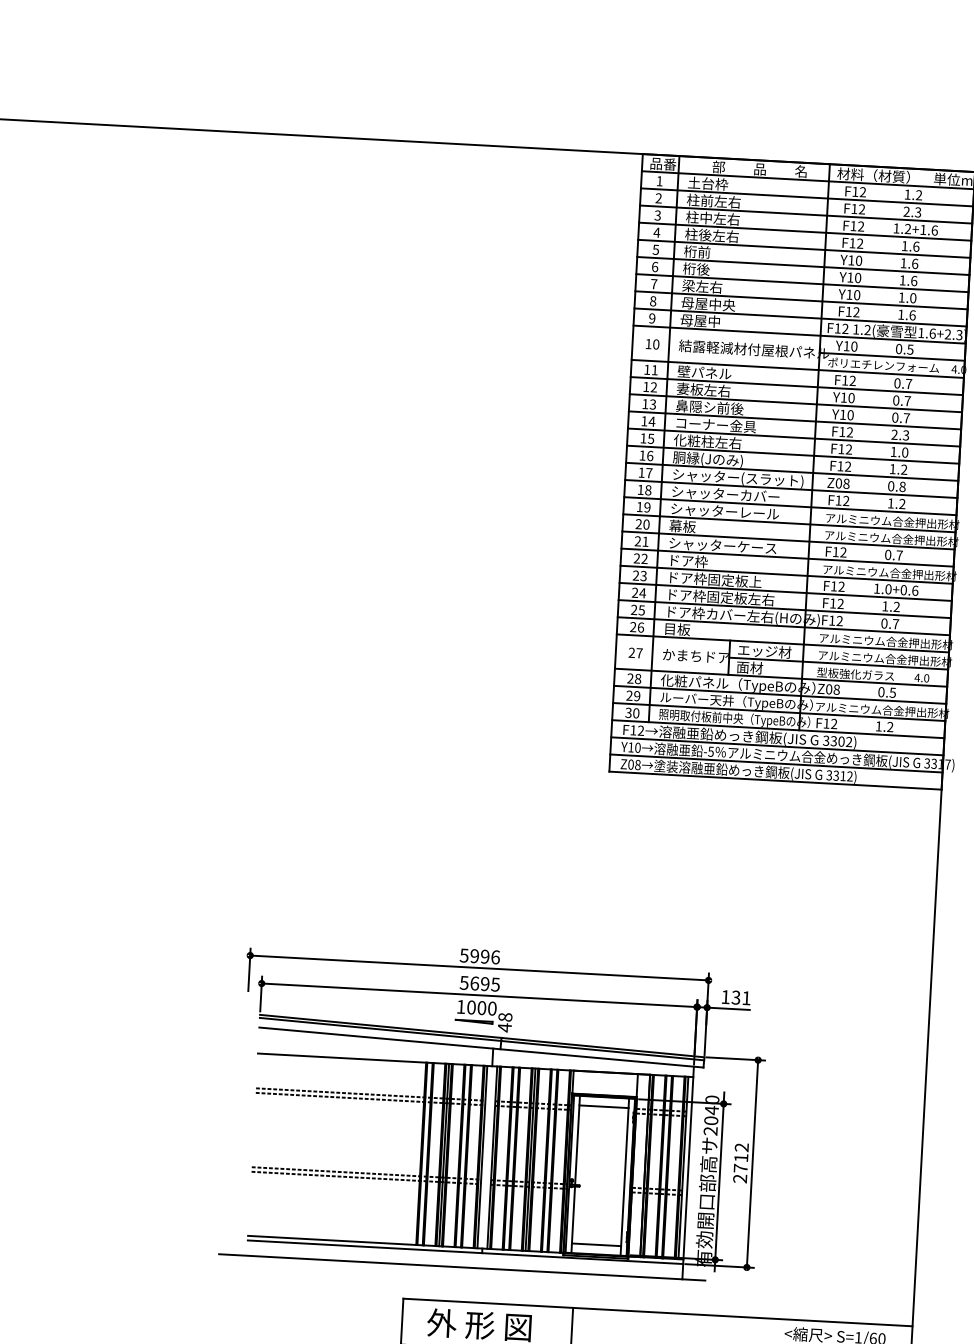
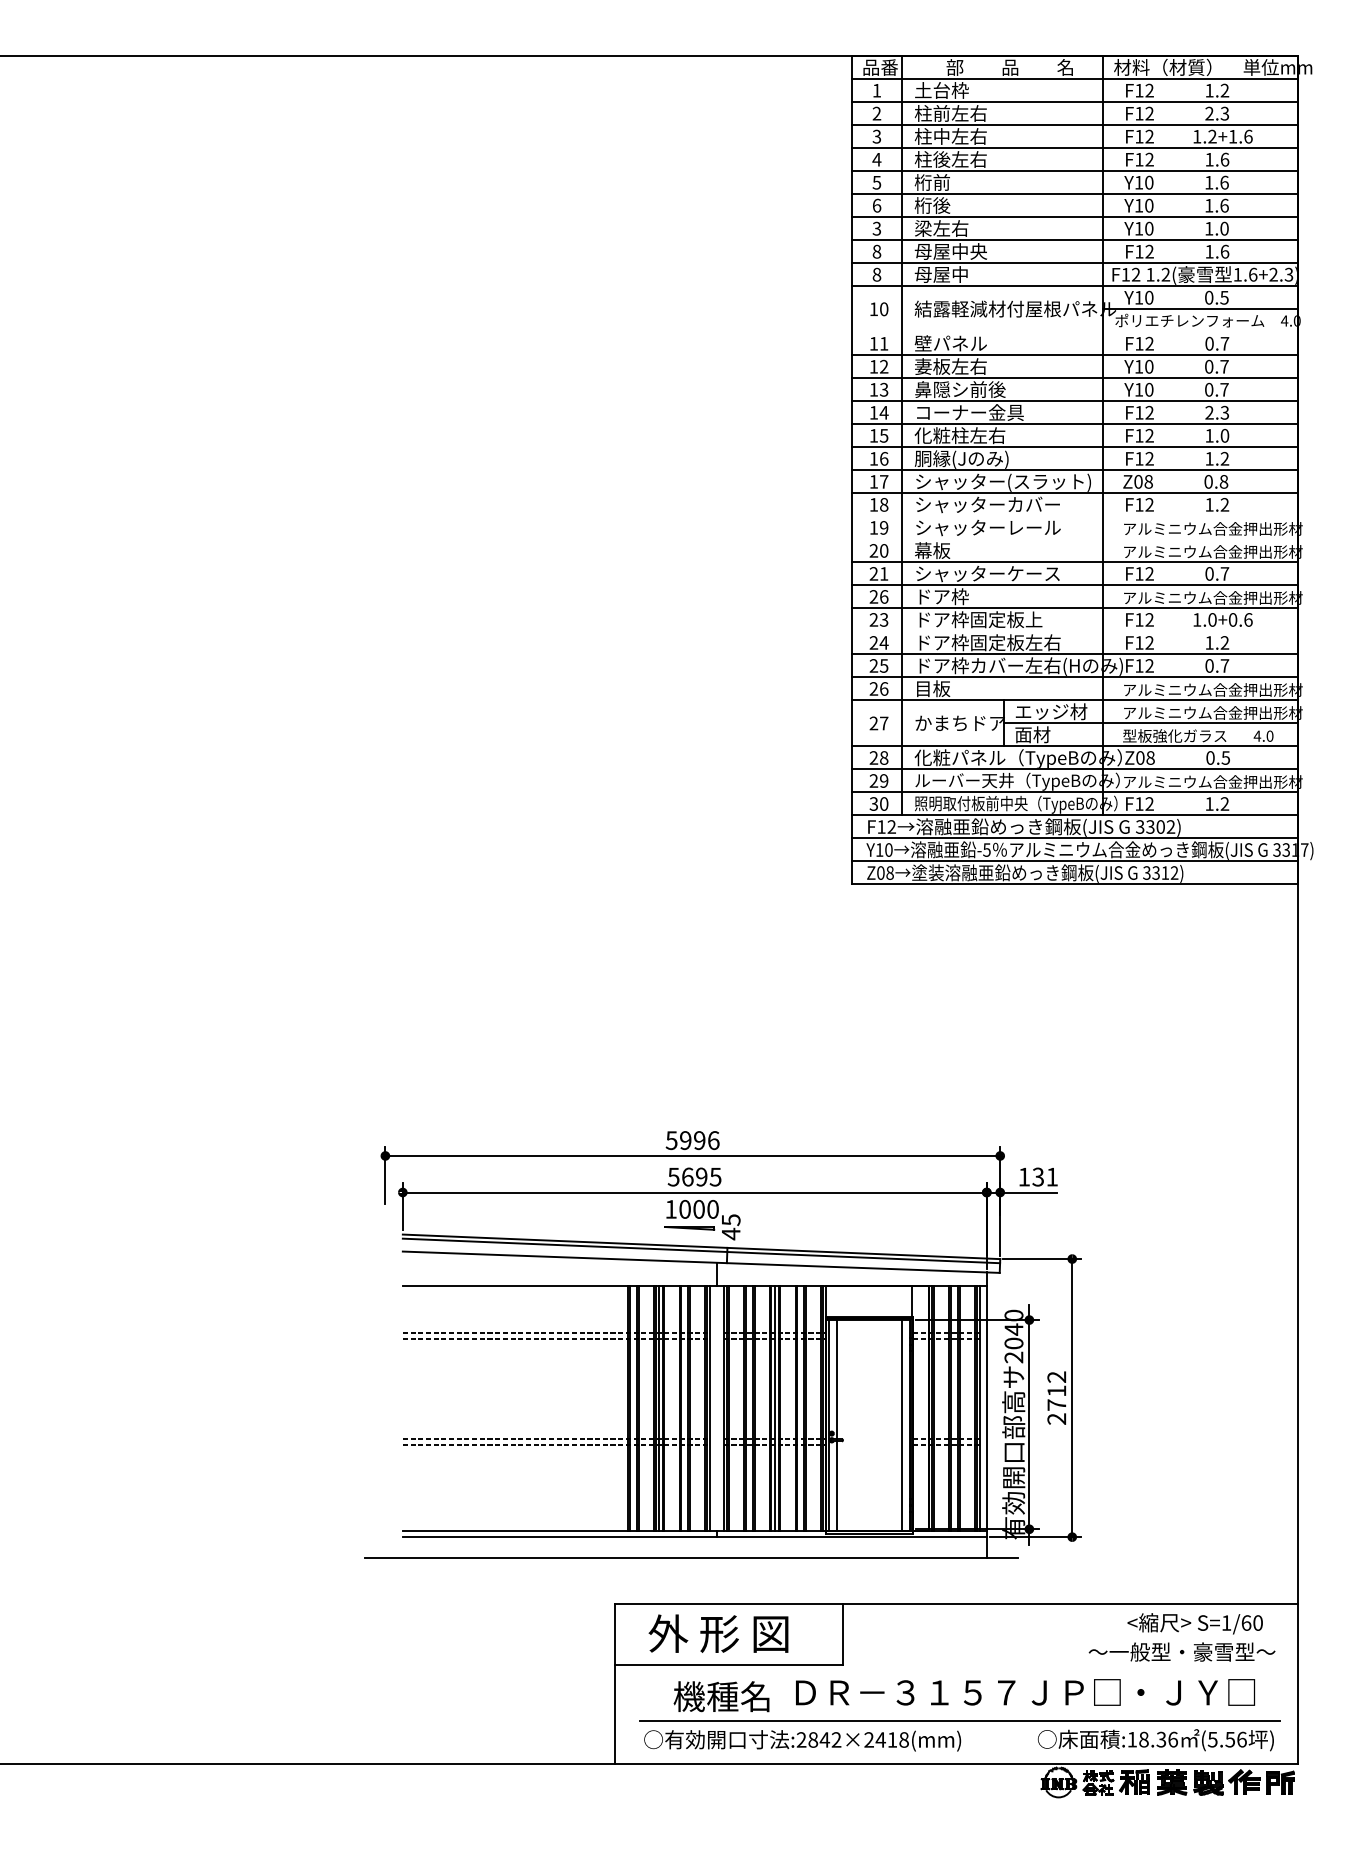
text: (653, 283) -> (876, 228), 7 -> 3
text: (651, 318) -> (876, 274), 9 -> 8
line: (798, 368) -> (1075, 331), removed
line: (790, 505) -> (1075, 515), removed
line: (789, 523) -> (1075, 538), removed
text: (644, 558) -> (884, 596), 22 -> 26
line: (785, 591) -> (1075, 630), removed
text: (504, 1017) -> (730, 1220), 48 -> 45
line: (604, 1106) -> (869, 1332), removed
line: (596, 1244) -> (869, 1517), removed

